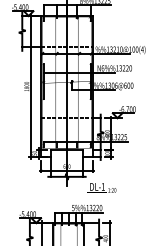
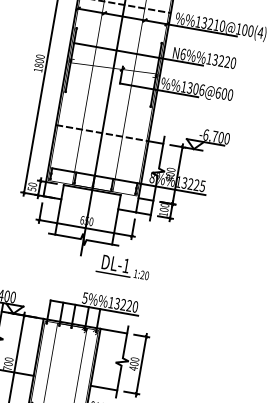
text: (101, 187) -> (122, 266), moved

